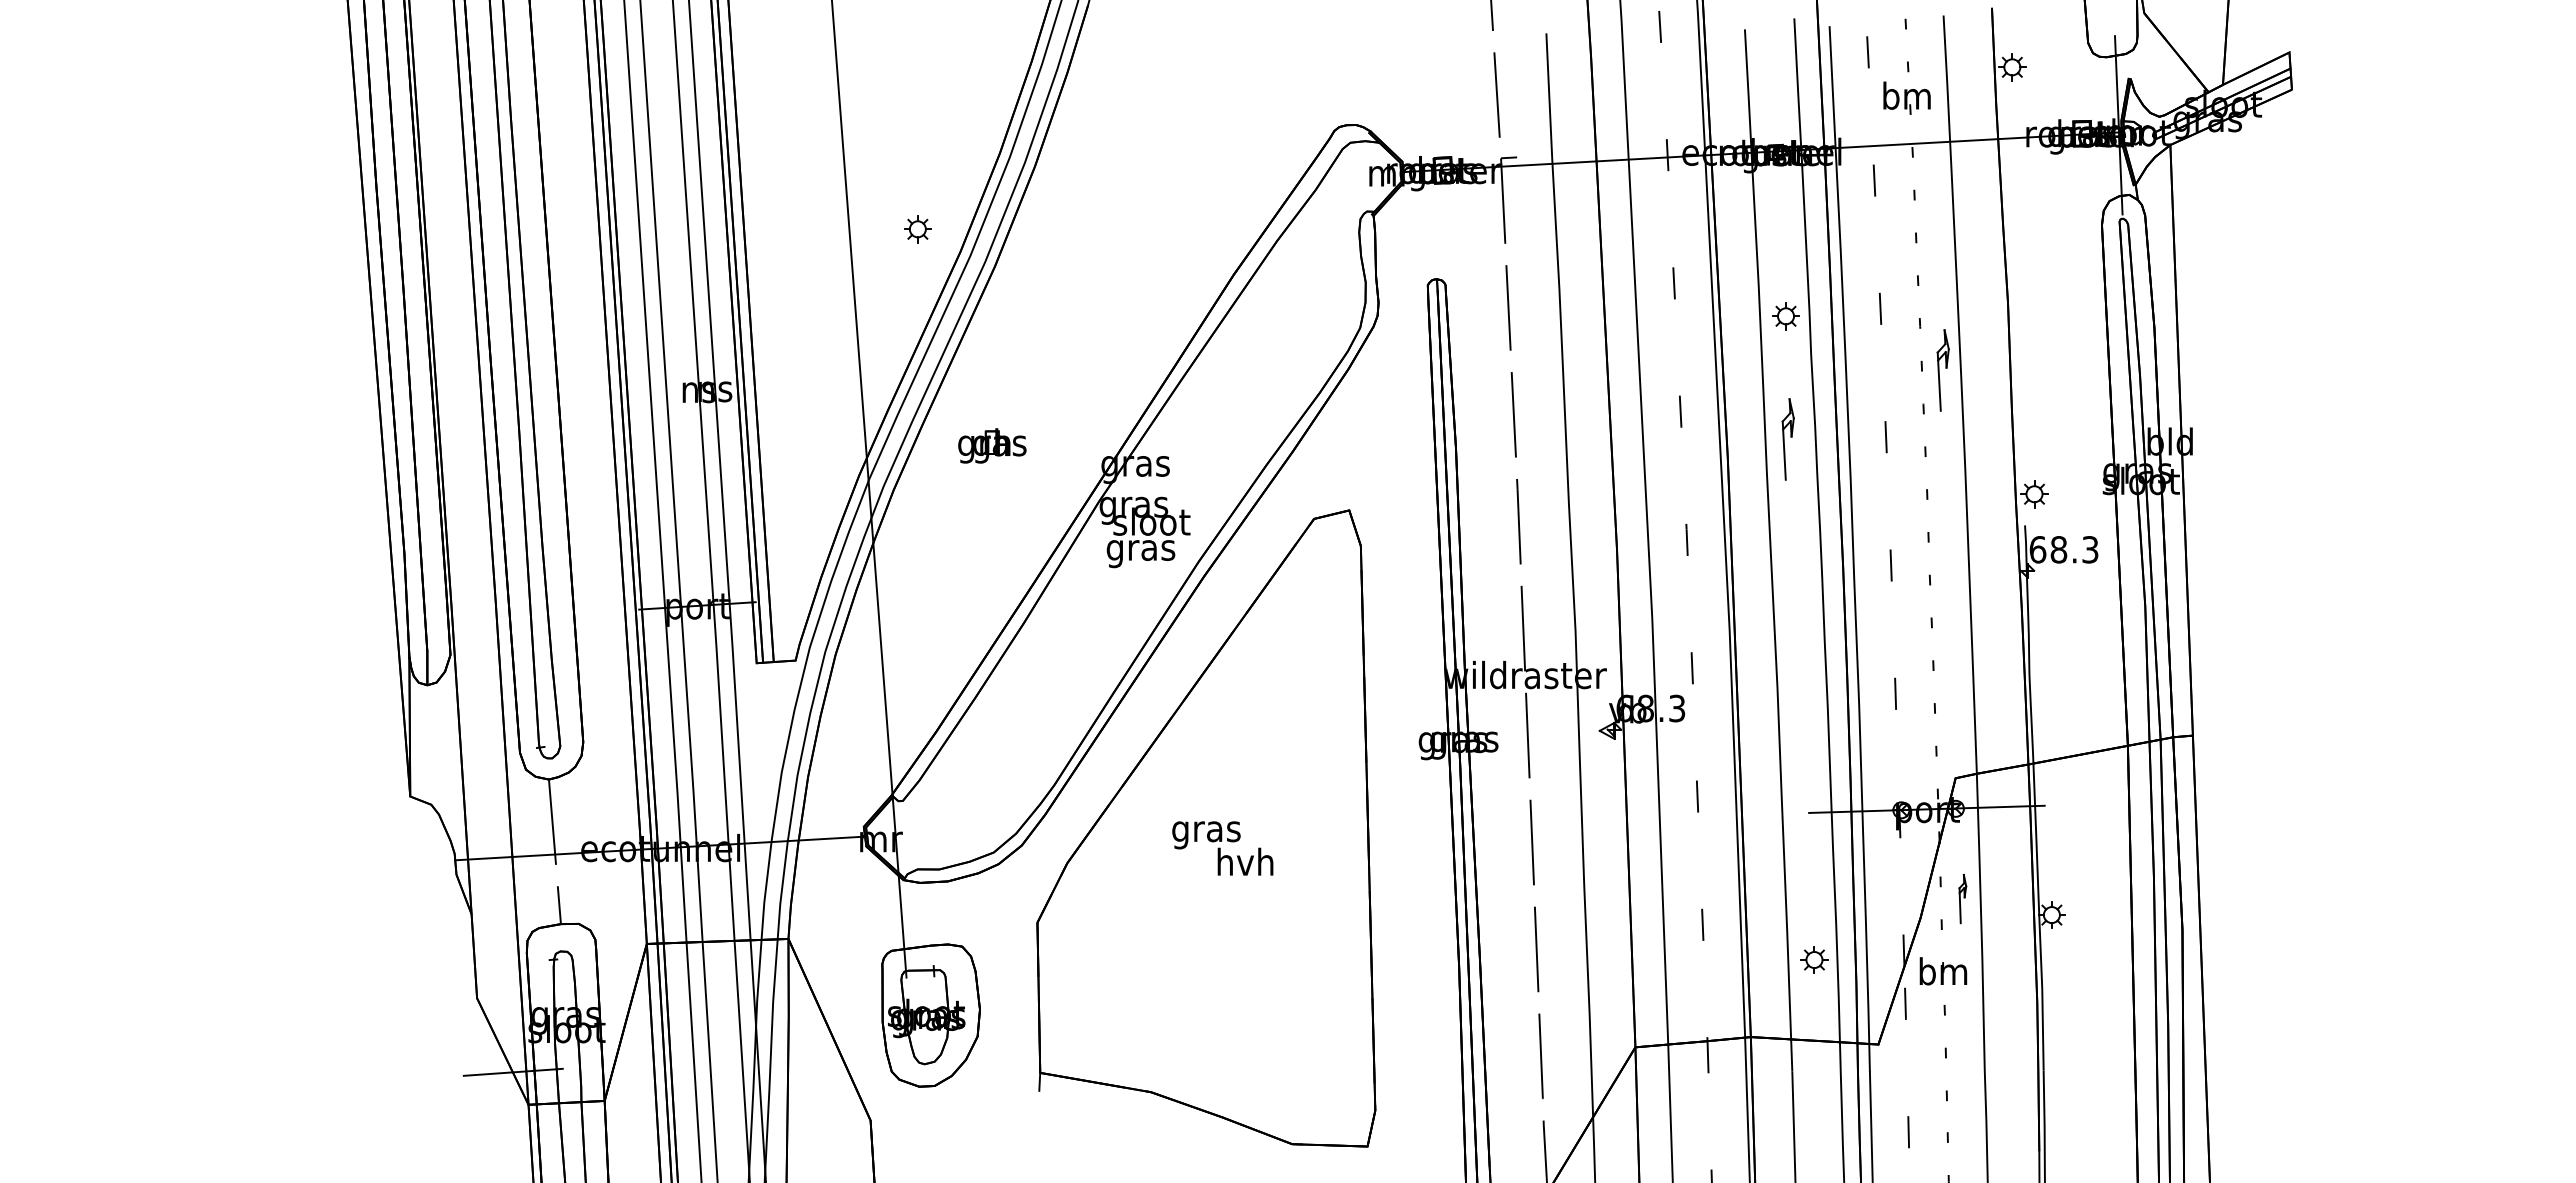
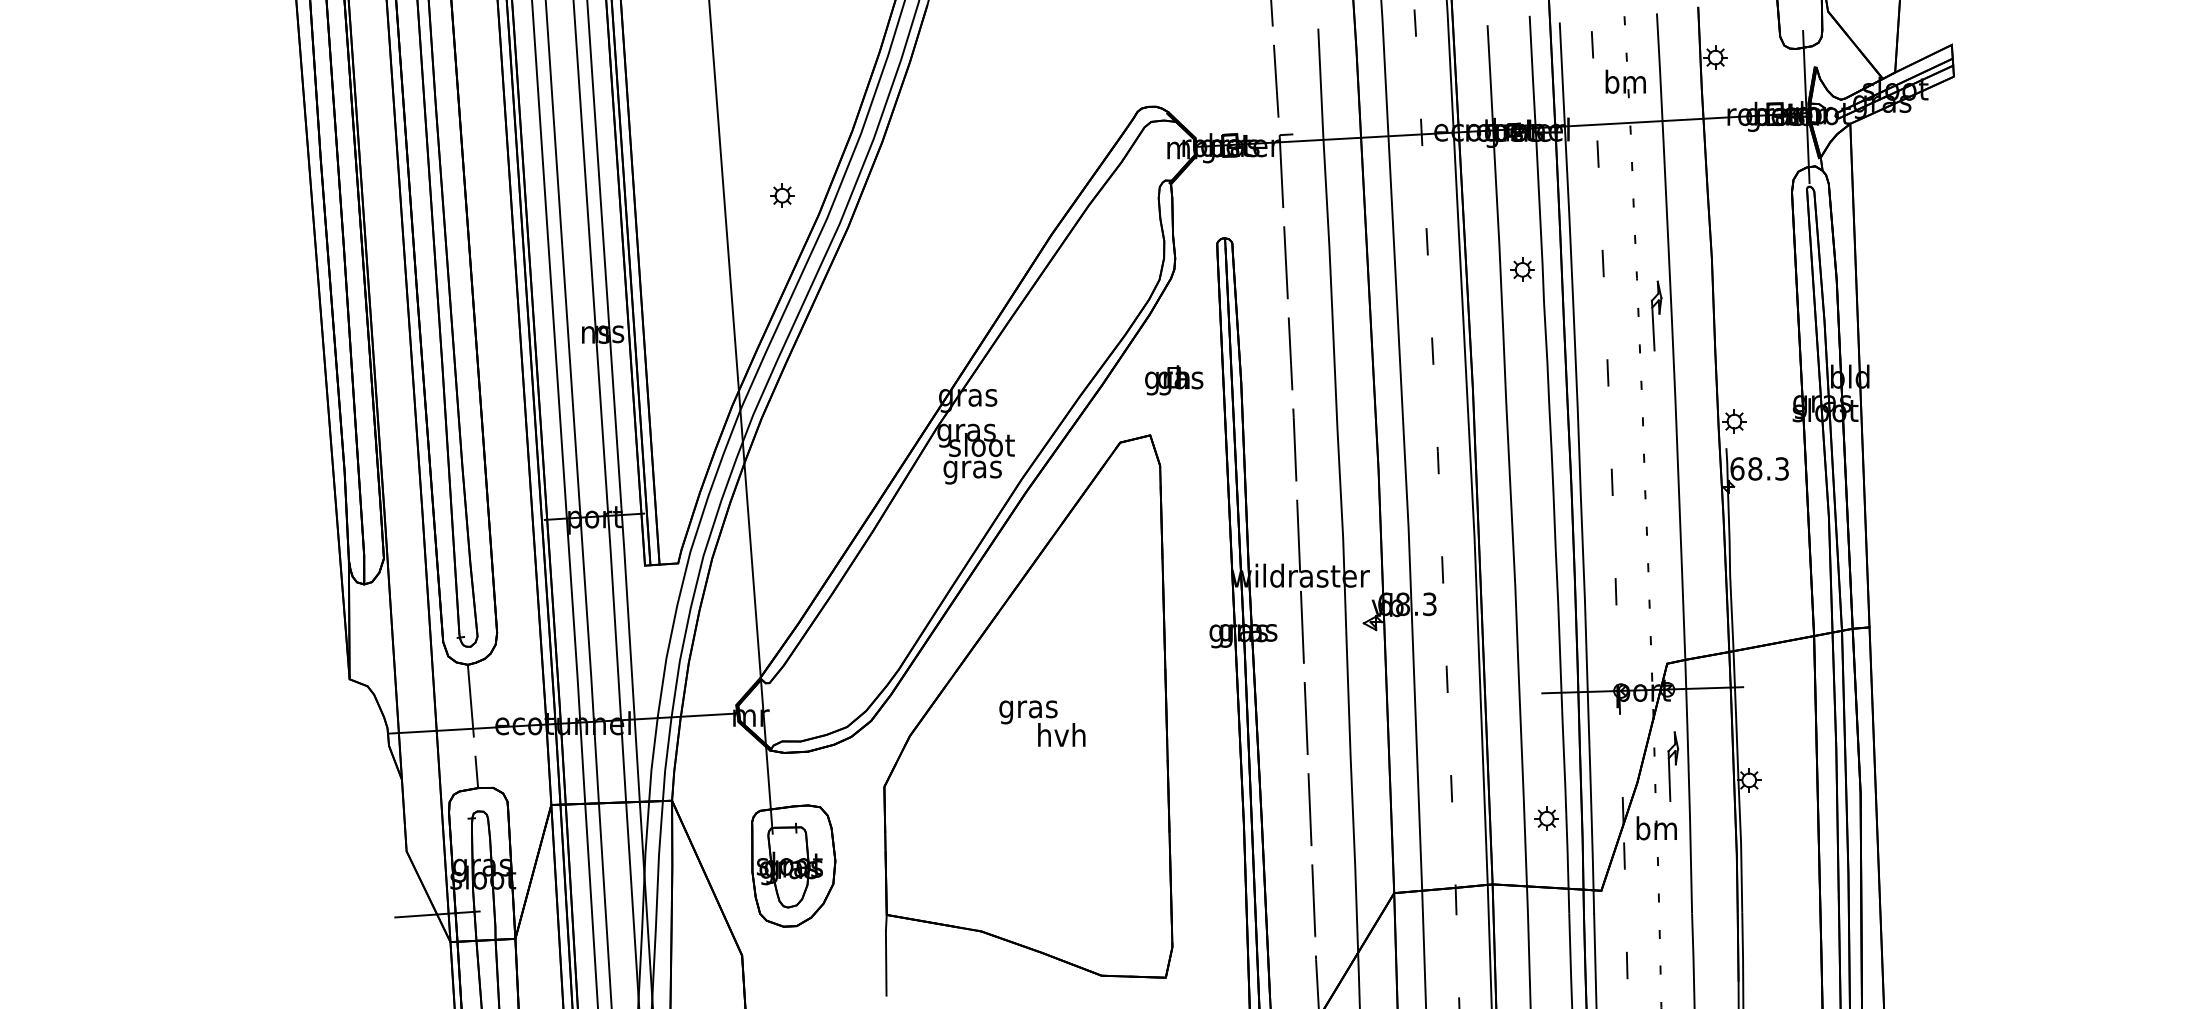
part: (1787, 439) -> (1523, 374), removed
part: (992, 445) -> (1174, 380), moved
part: (1962, 898) -> (1673, 766), size x1.67
line: (1039, 1129) -> (886, 963), added

